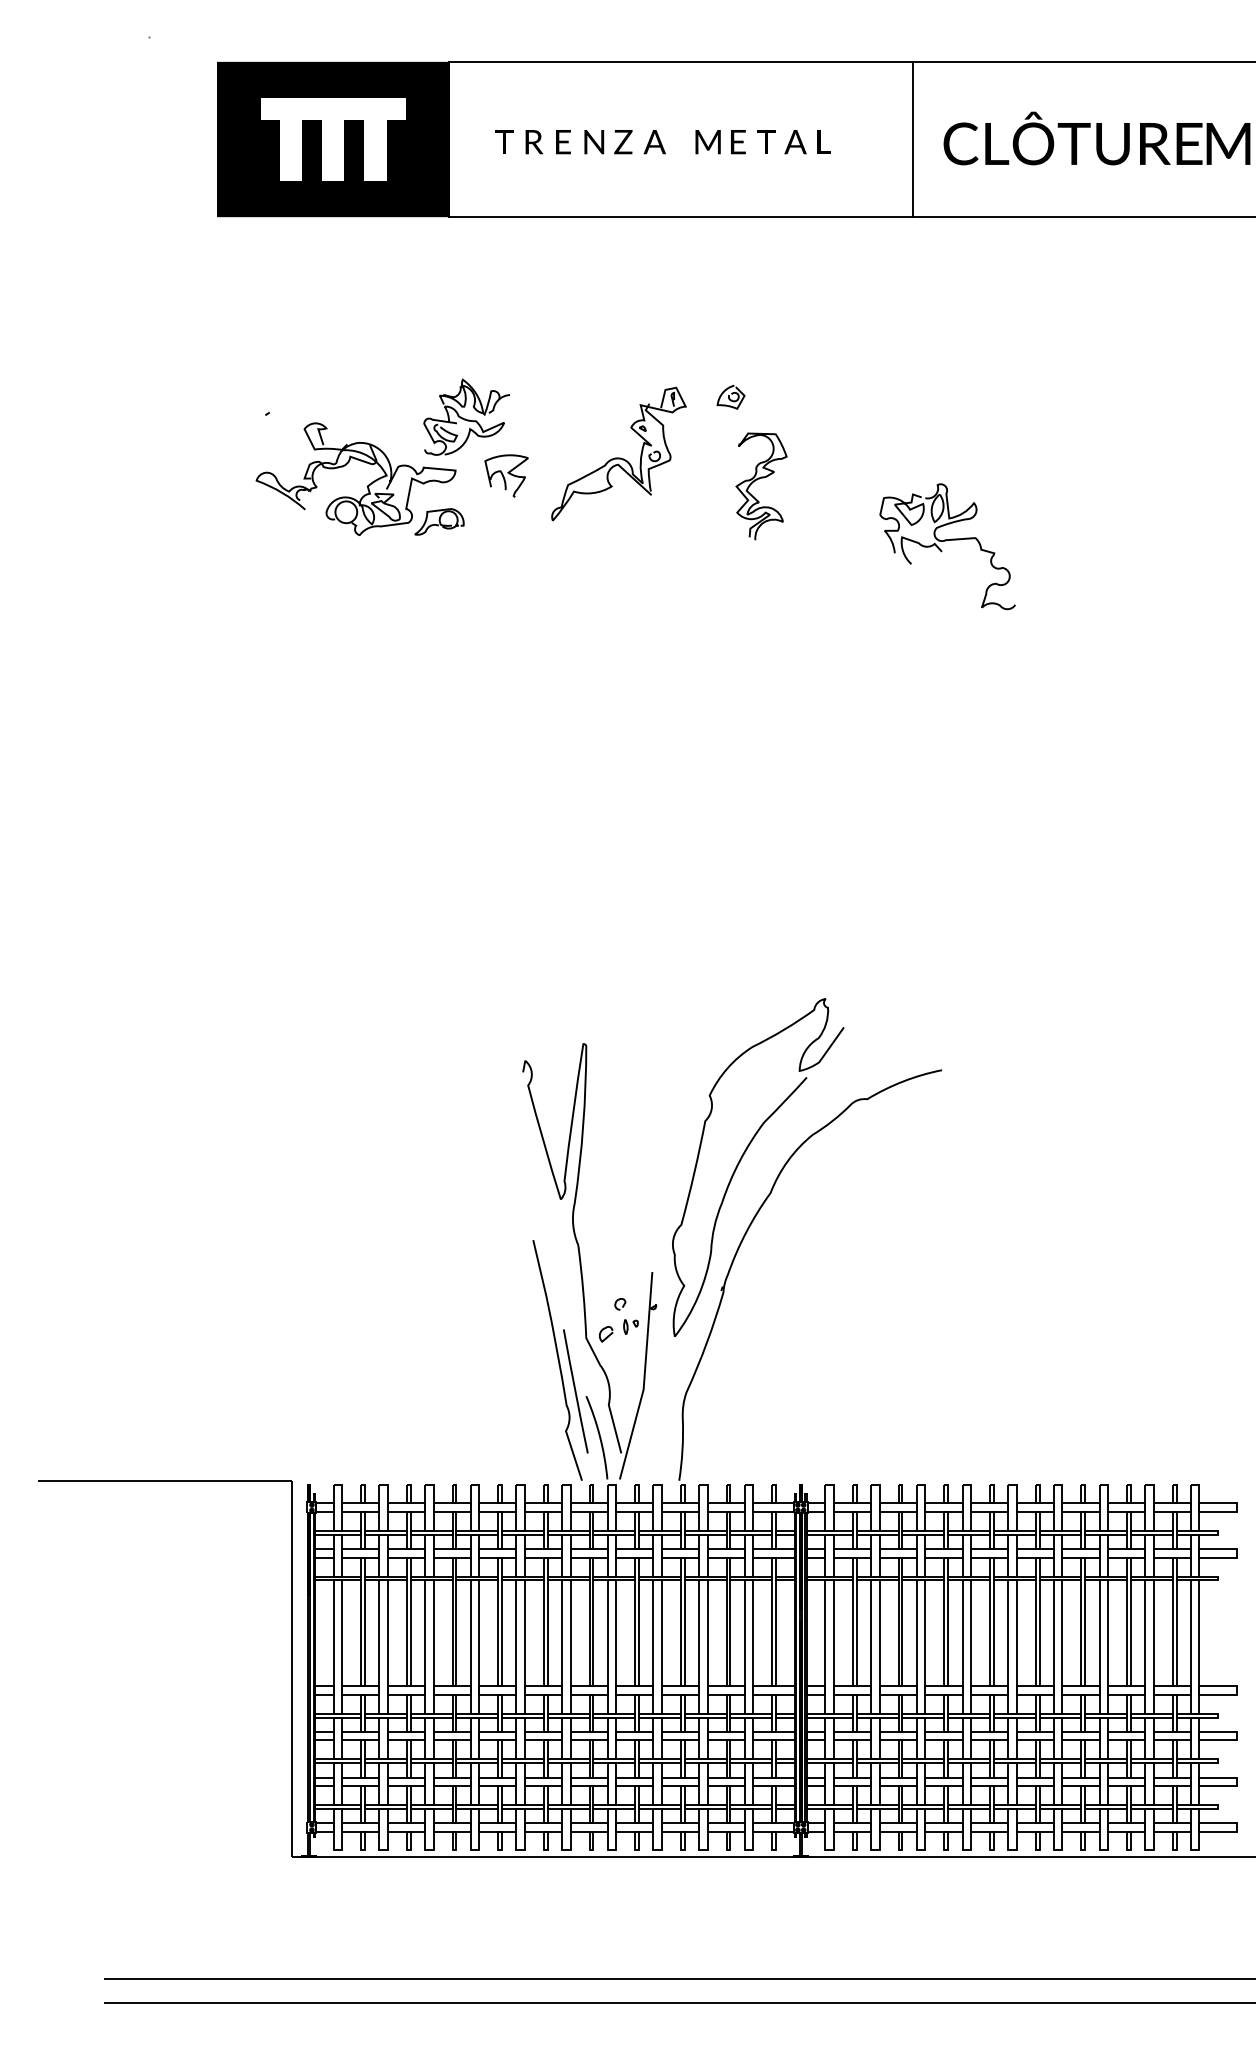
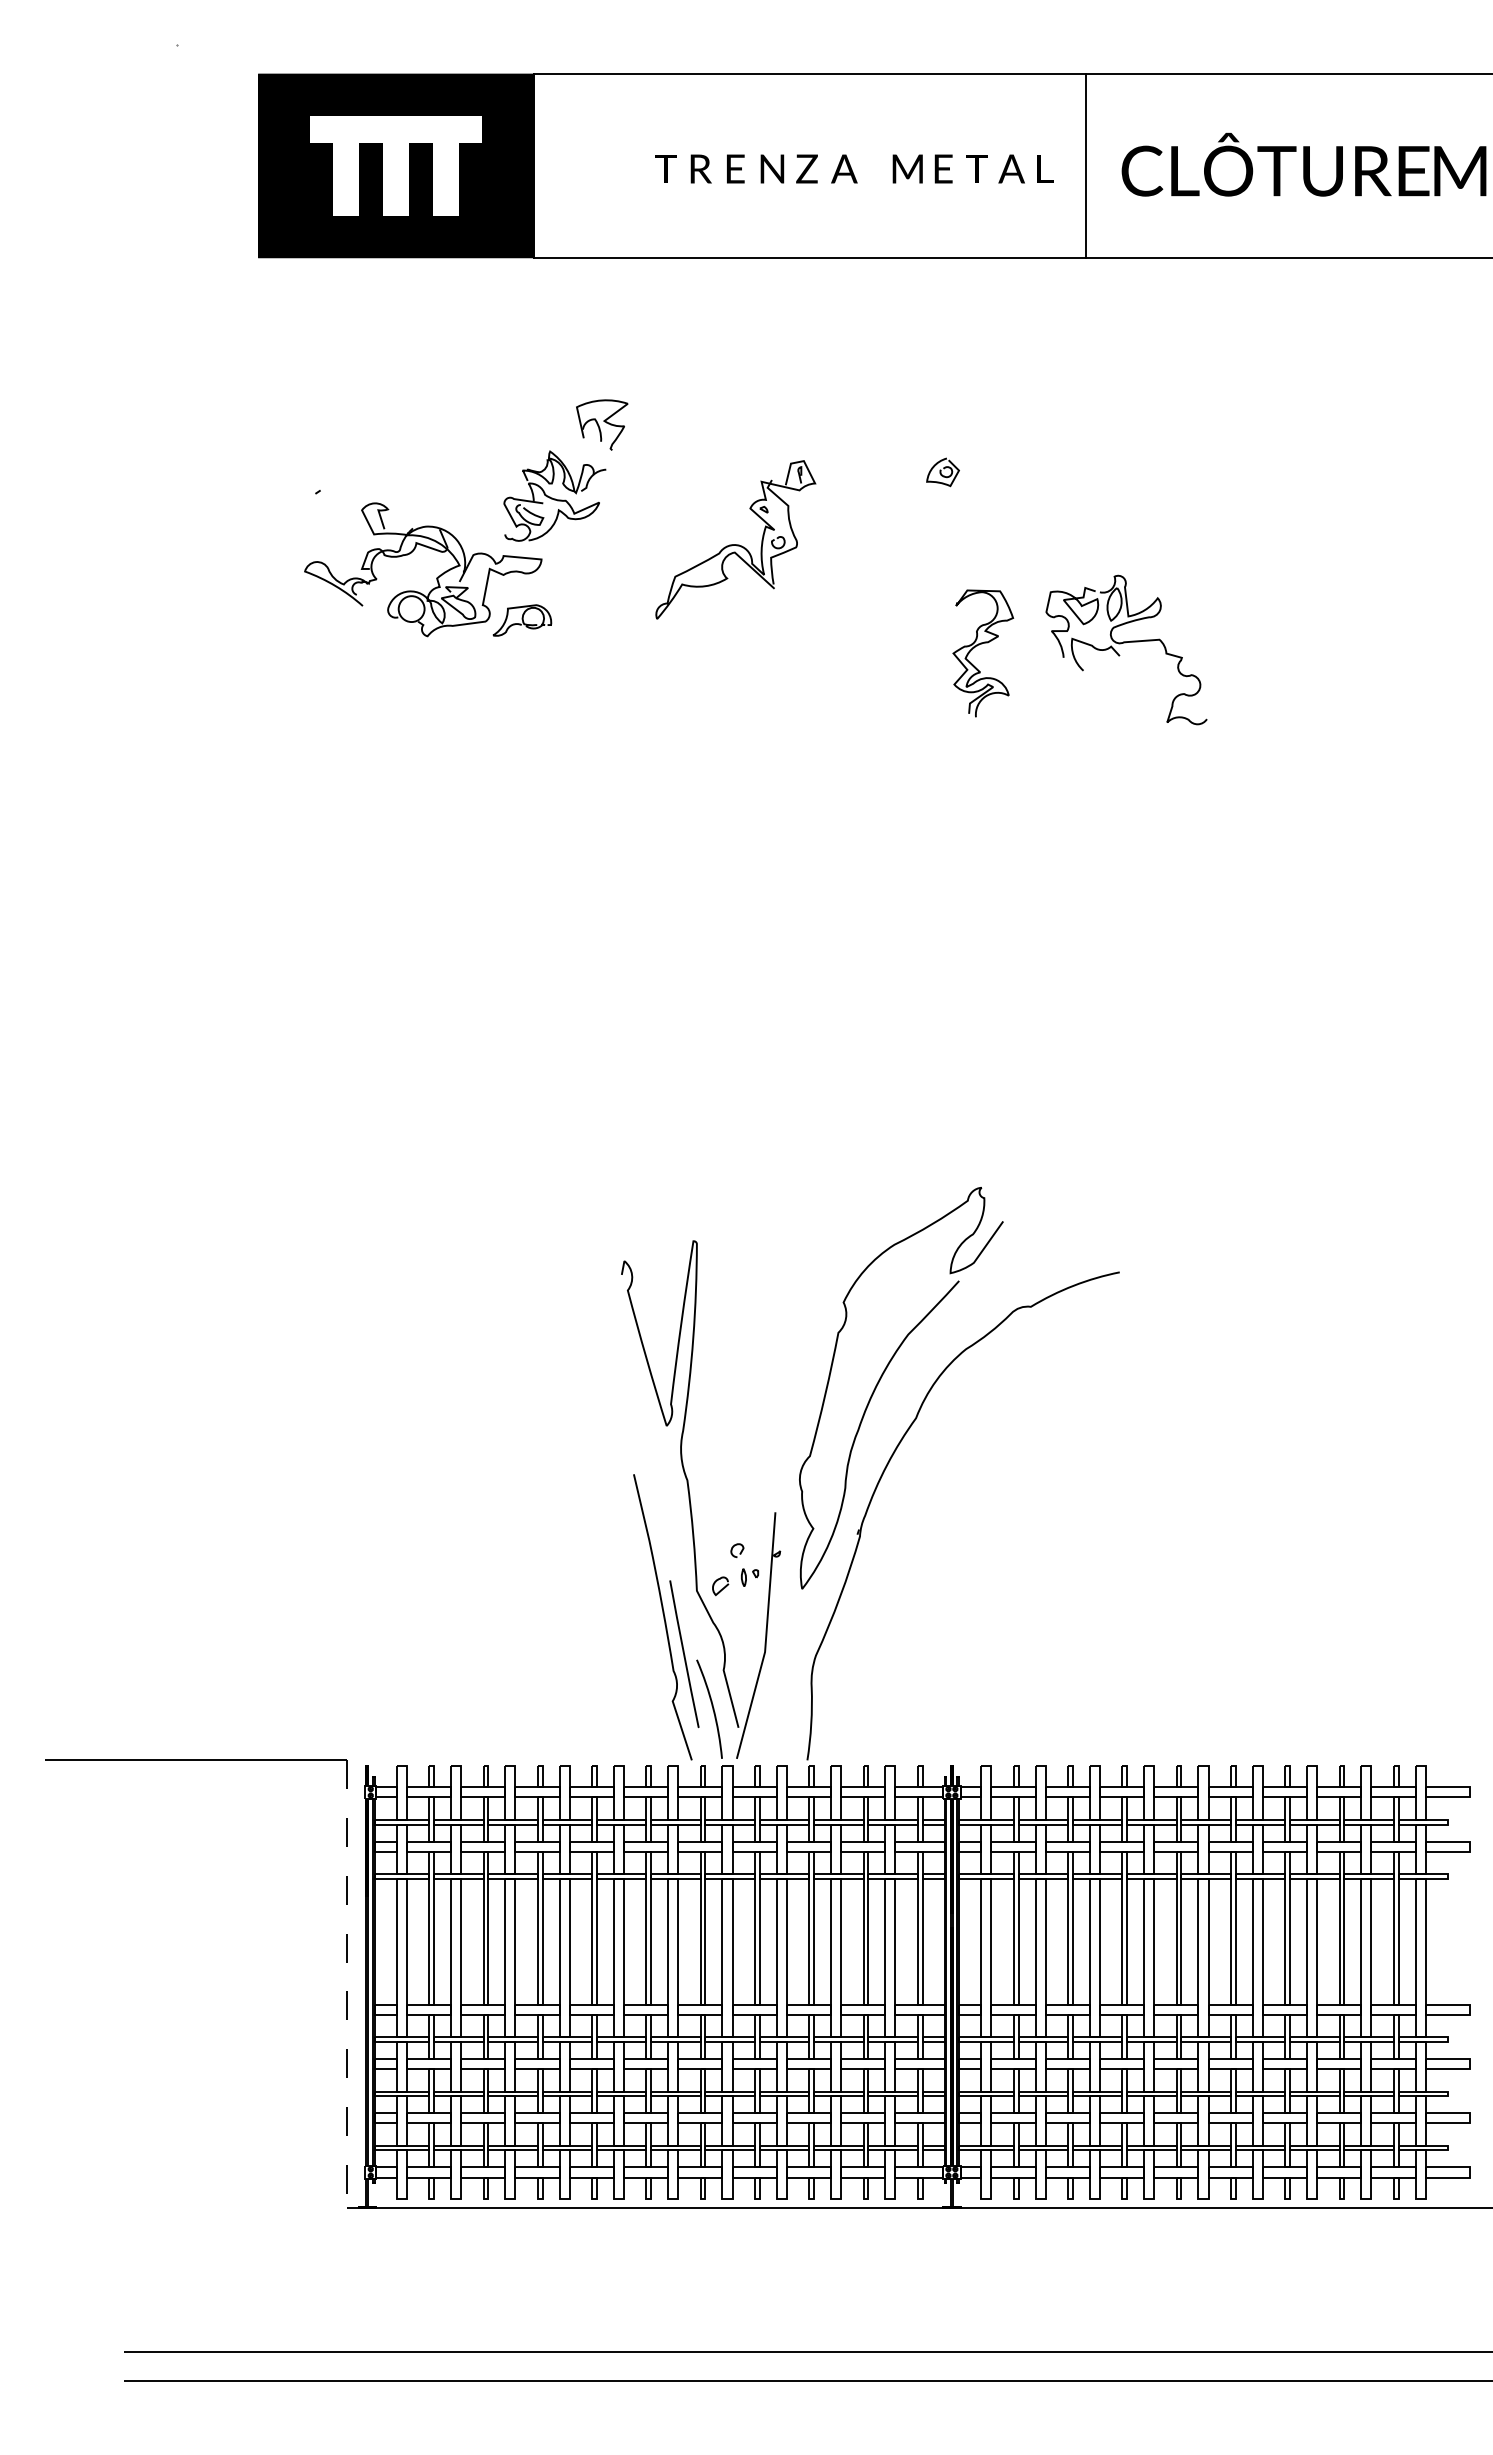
text: (663, 141) -> (854, 168), moved
part: (730, 397) -> (942, 472), moved
part: (506, 475) -> (602, 424), moved
part: (758, 479) -> (979, 645), moved
line: (291, 1669) -> (346, 1984), solid -> dashed

